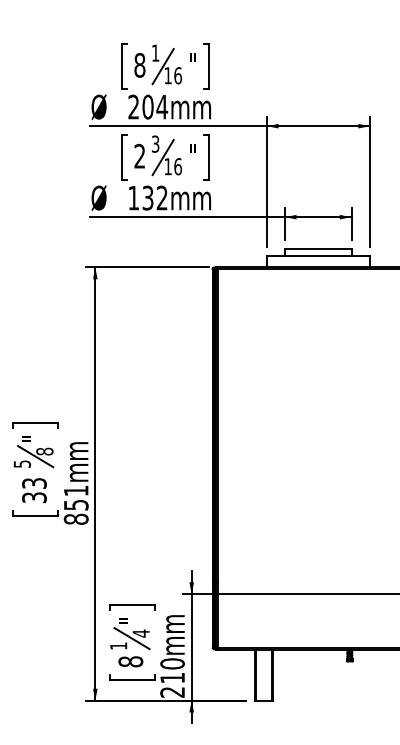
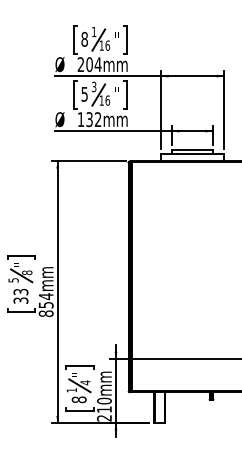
text: (139, 154) -> (84, 93), 2 -> 5
text: (76, 490) -> (46, 296), 851mm -> 854mm

